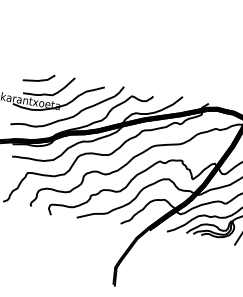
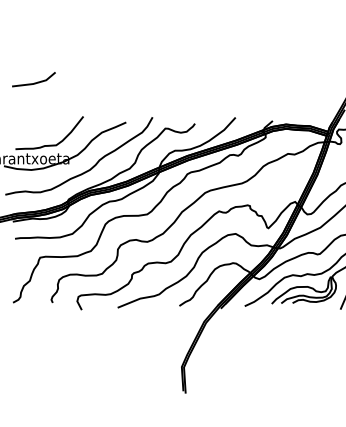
line: (39, 80) -> (34, 82), moved

